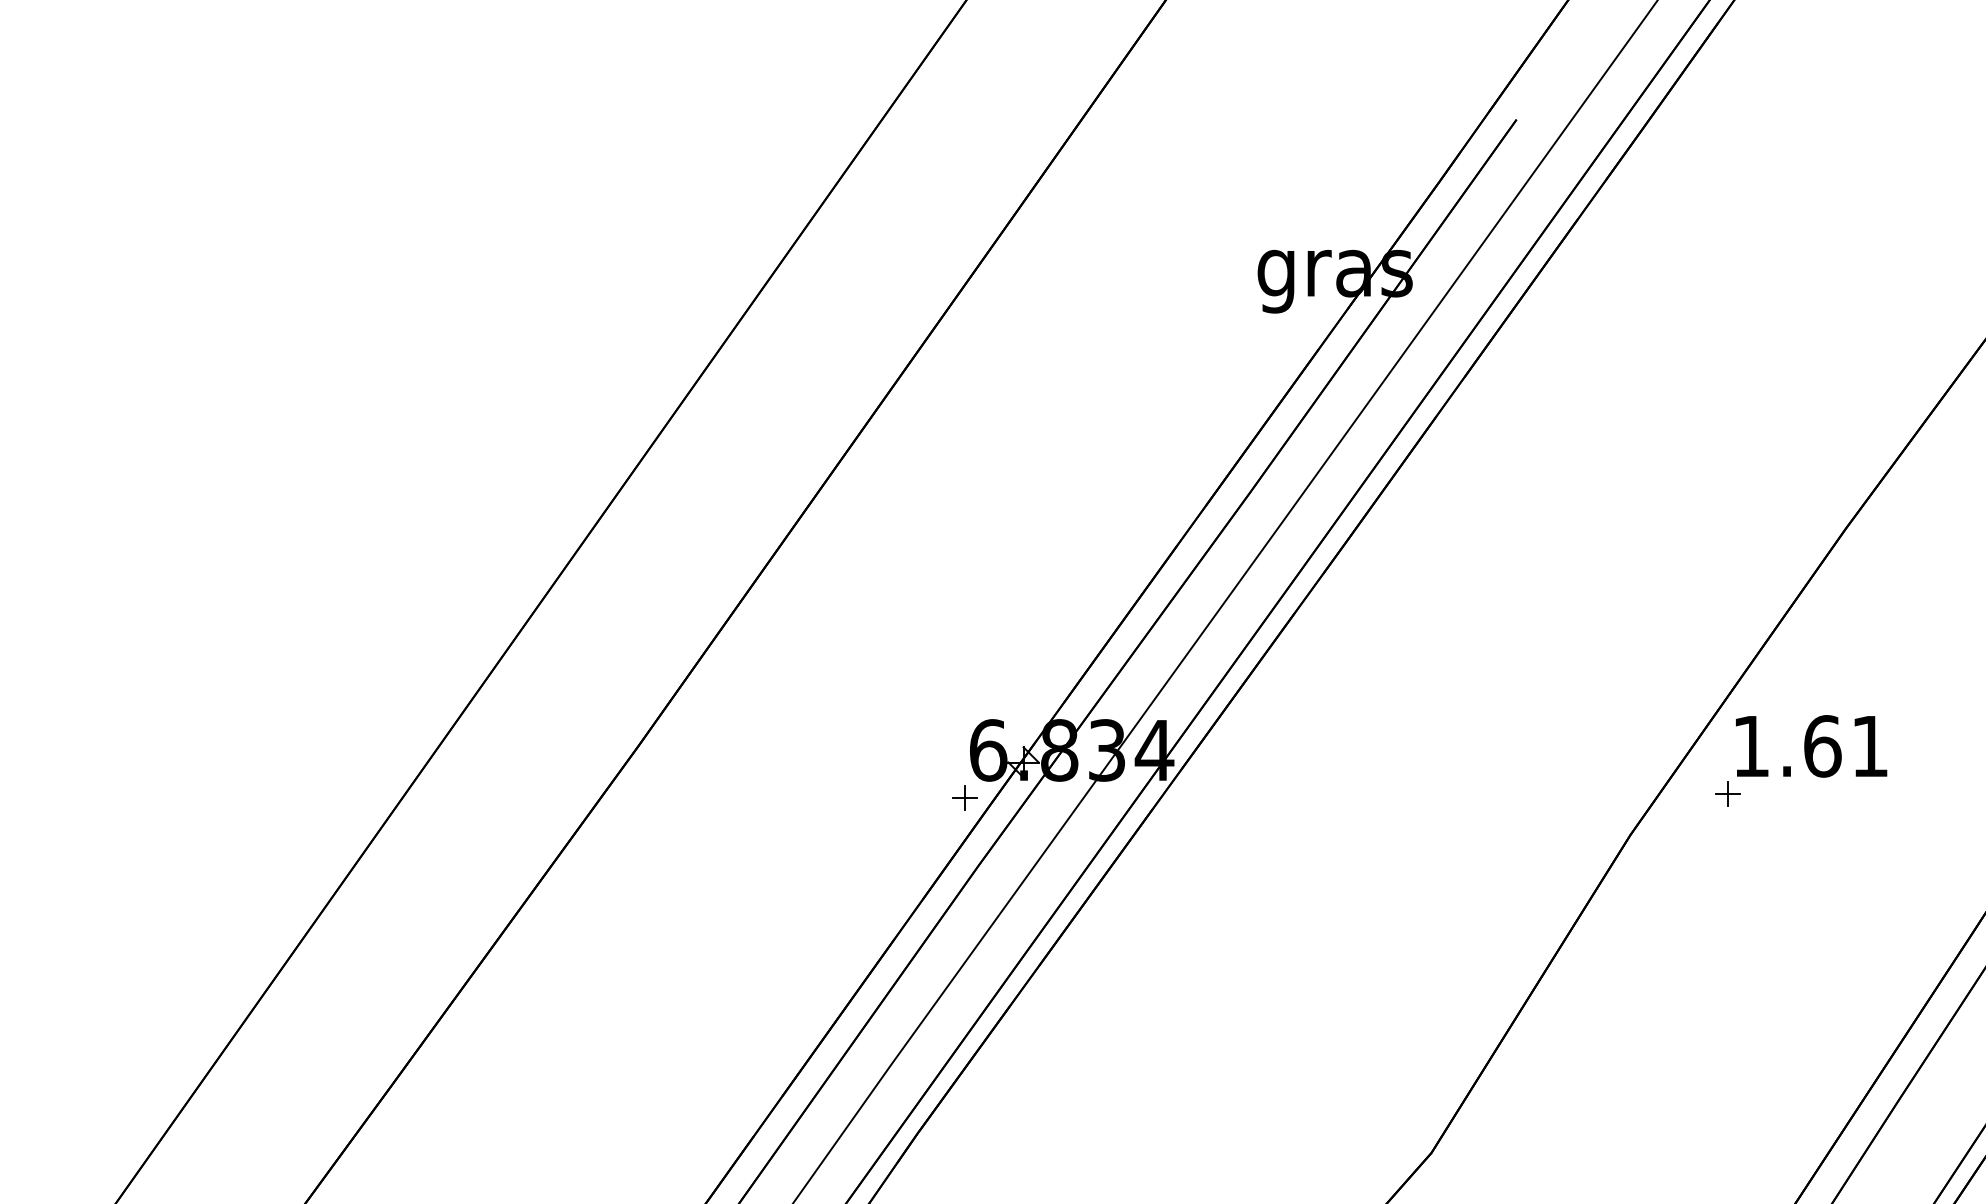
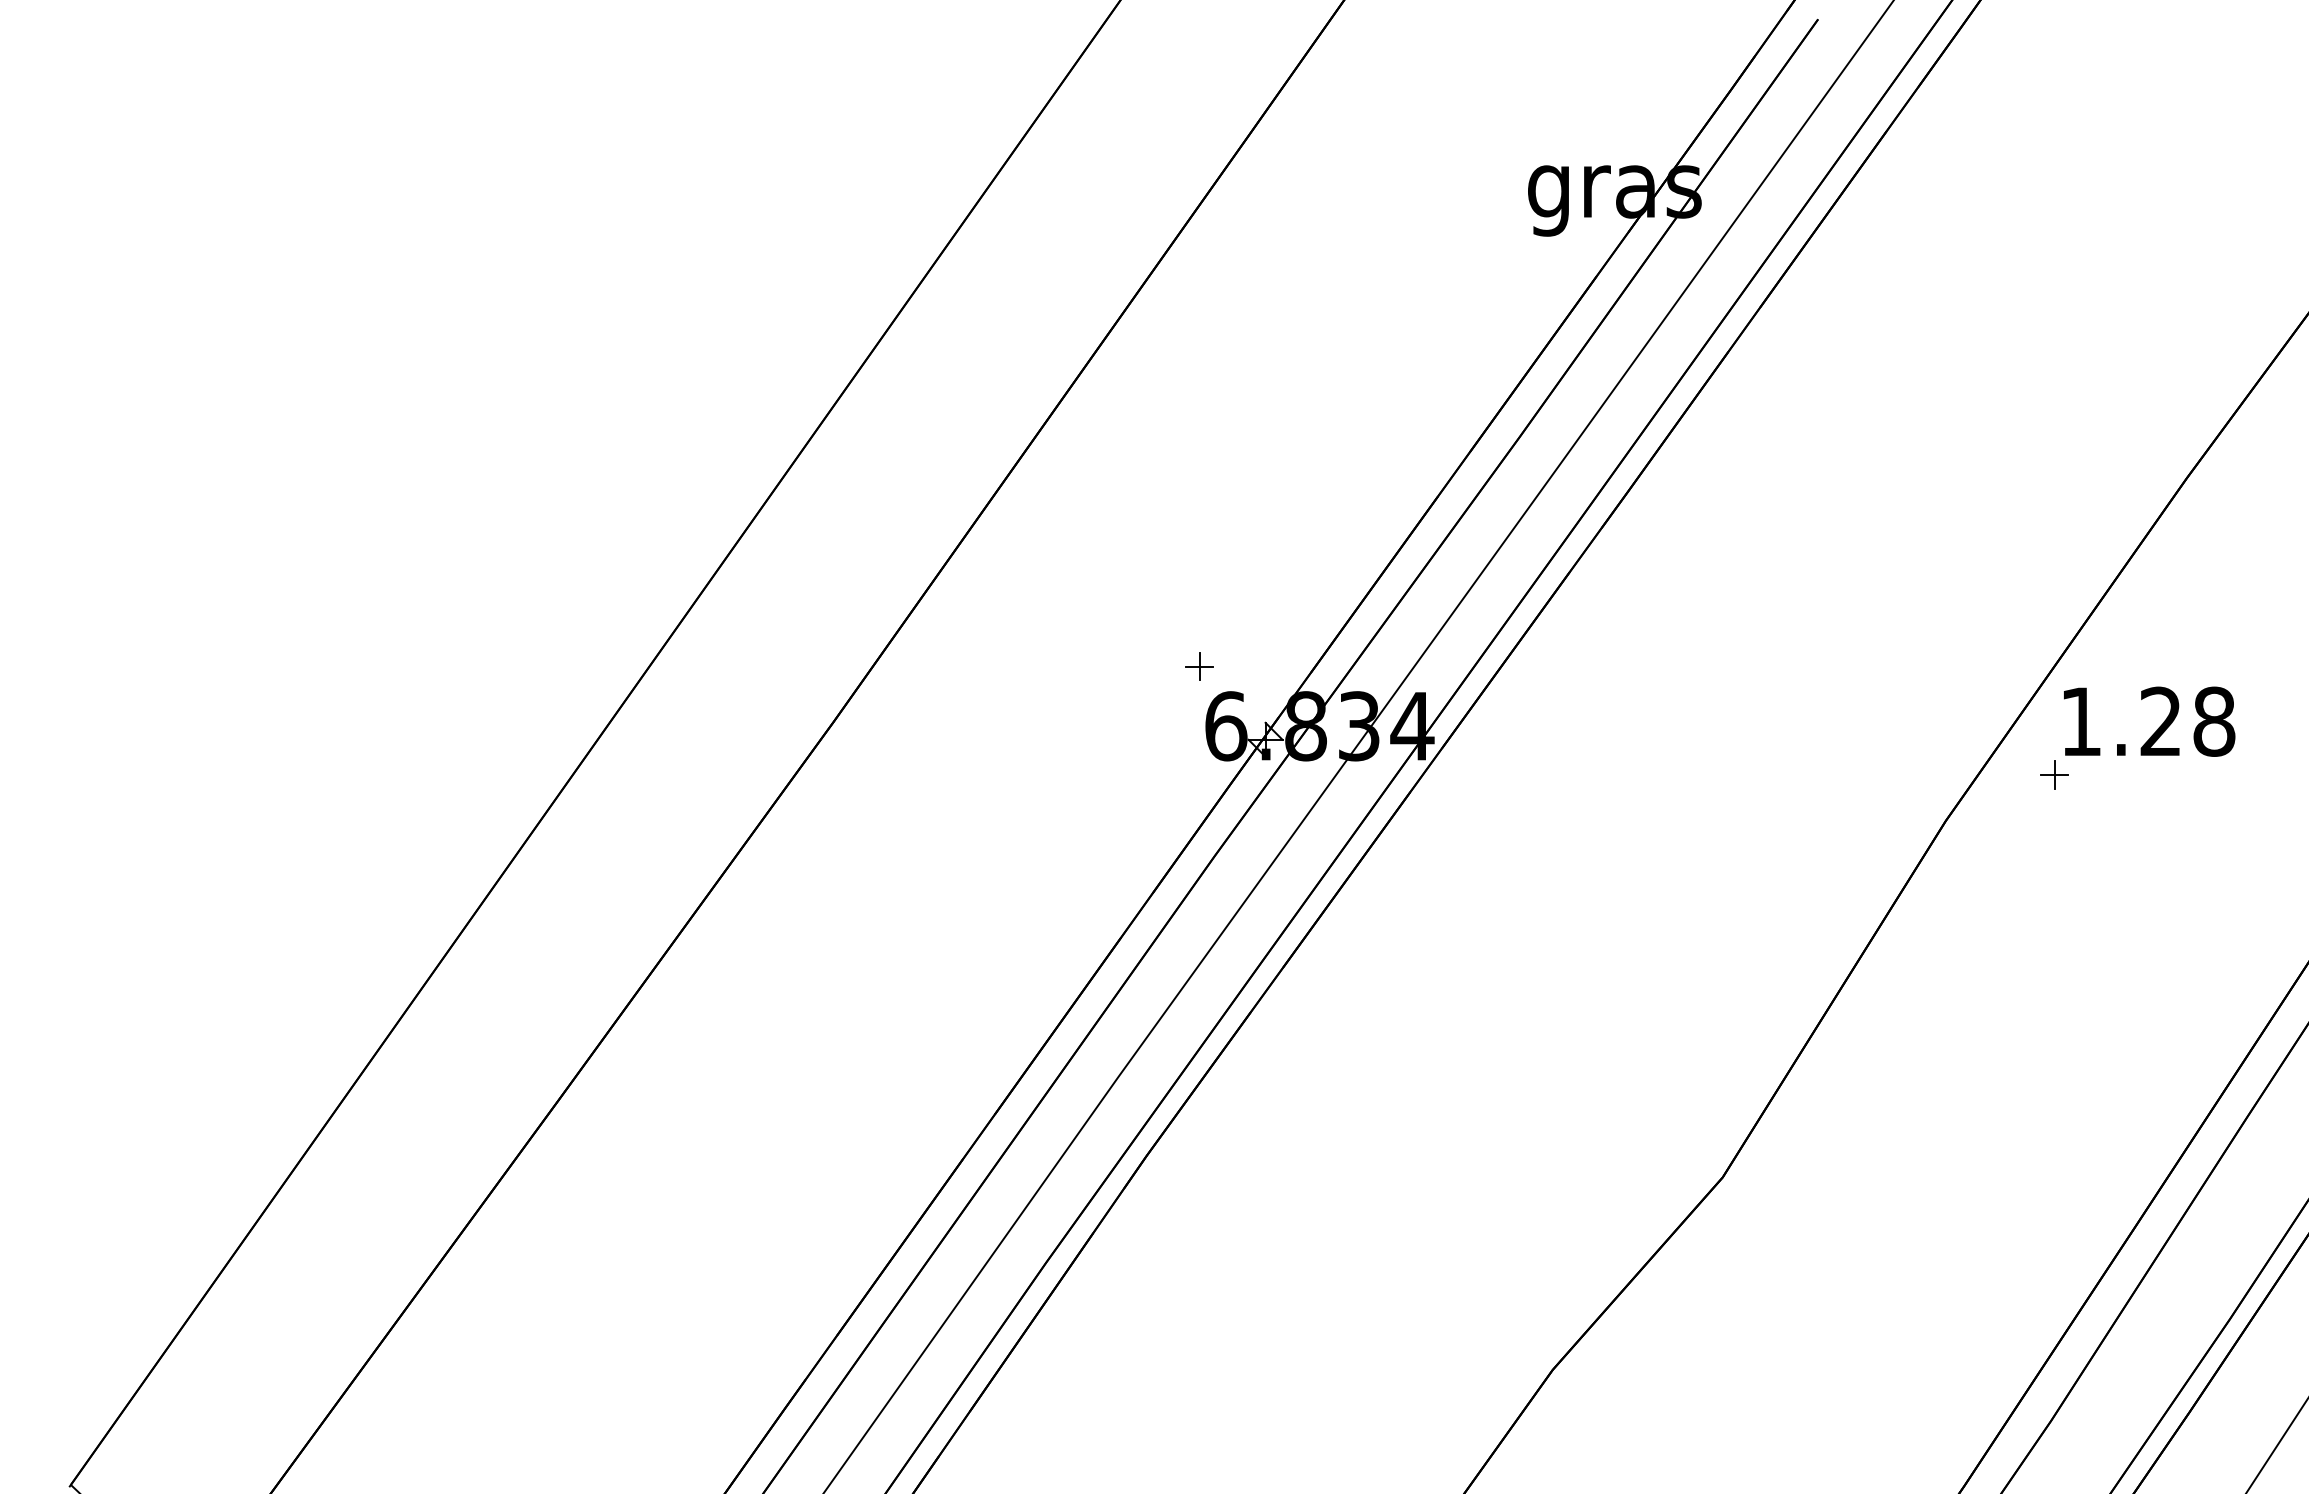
text: (1846, 746) -> (2187, 721), 1.61 -> 1.28
part: (964, 797) -> (1199, 666), moved

